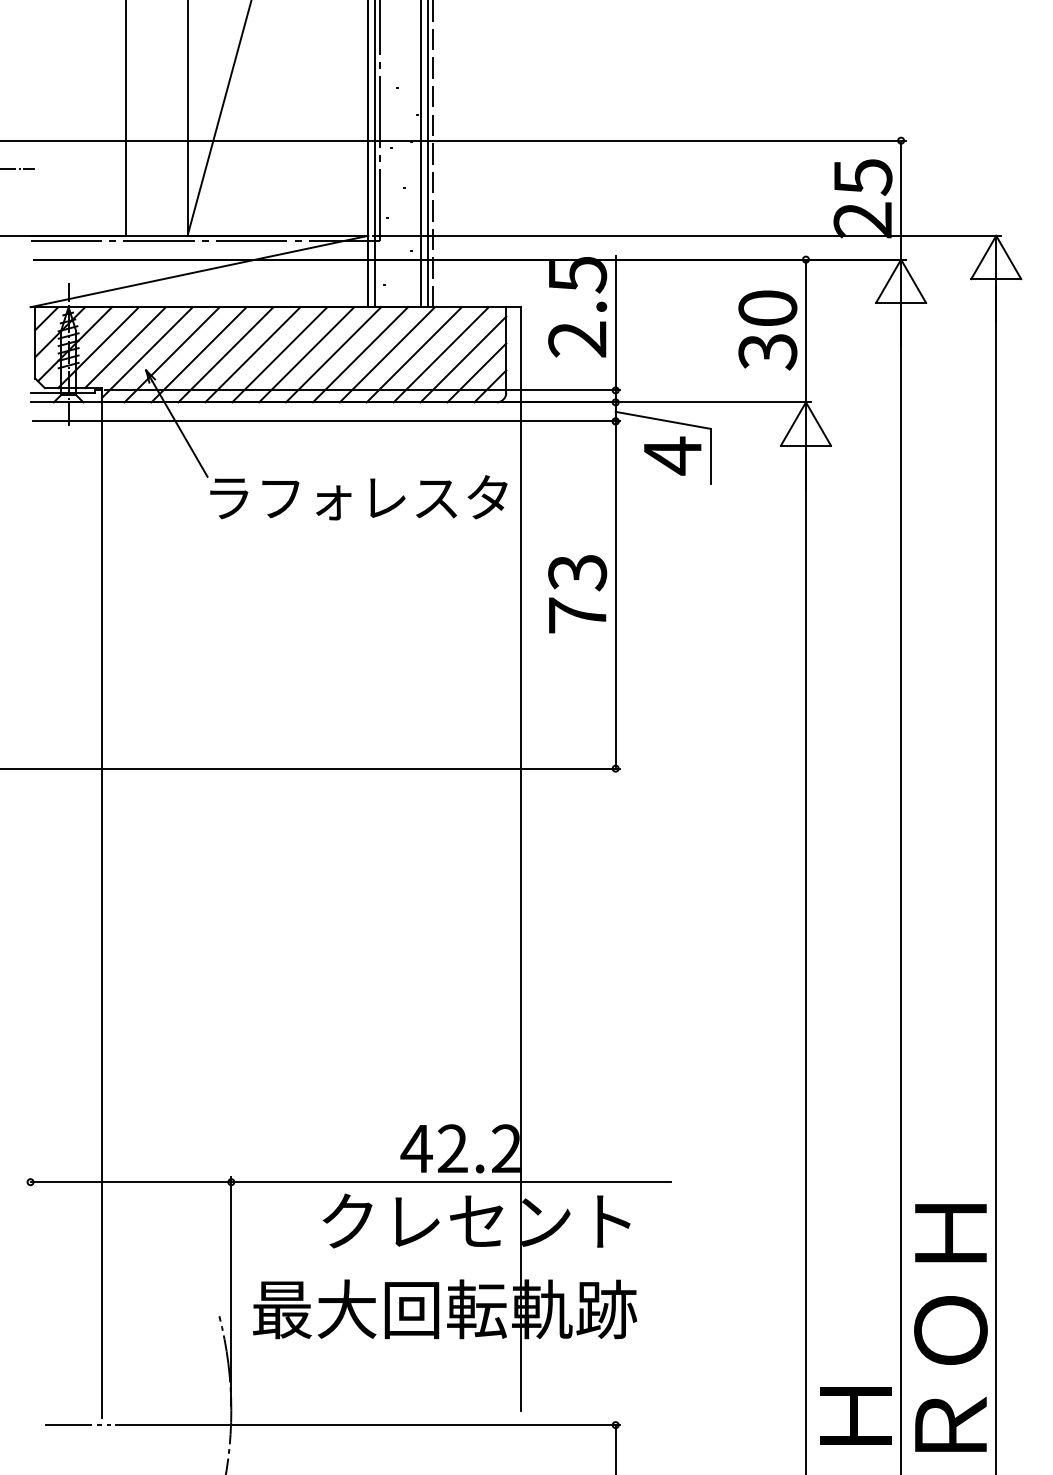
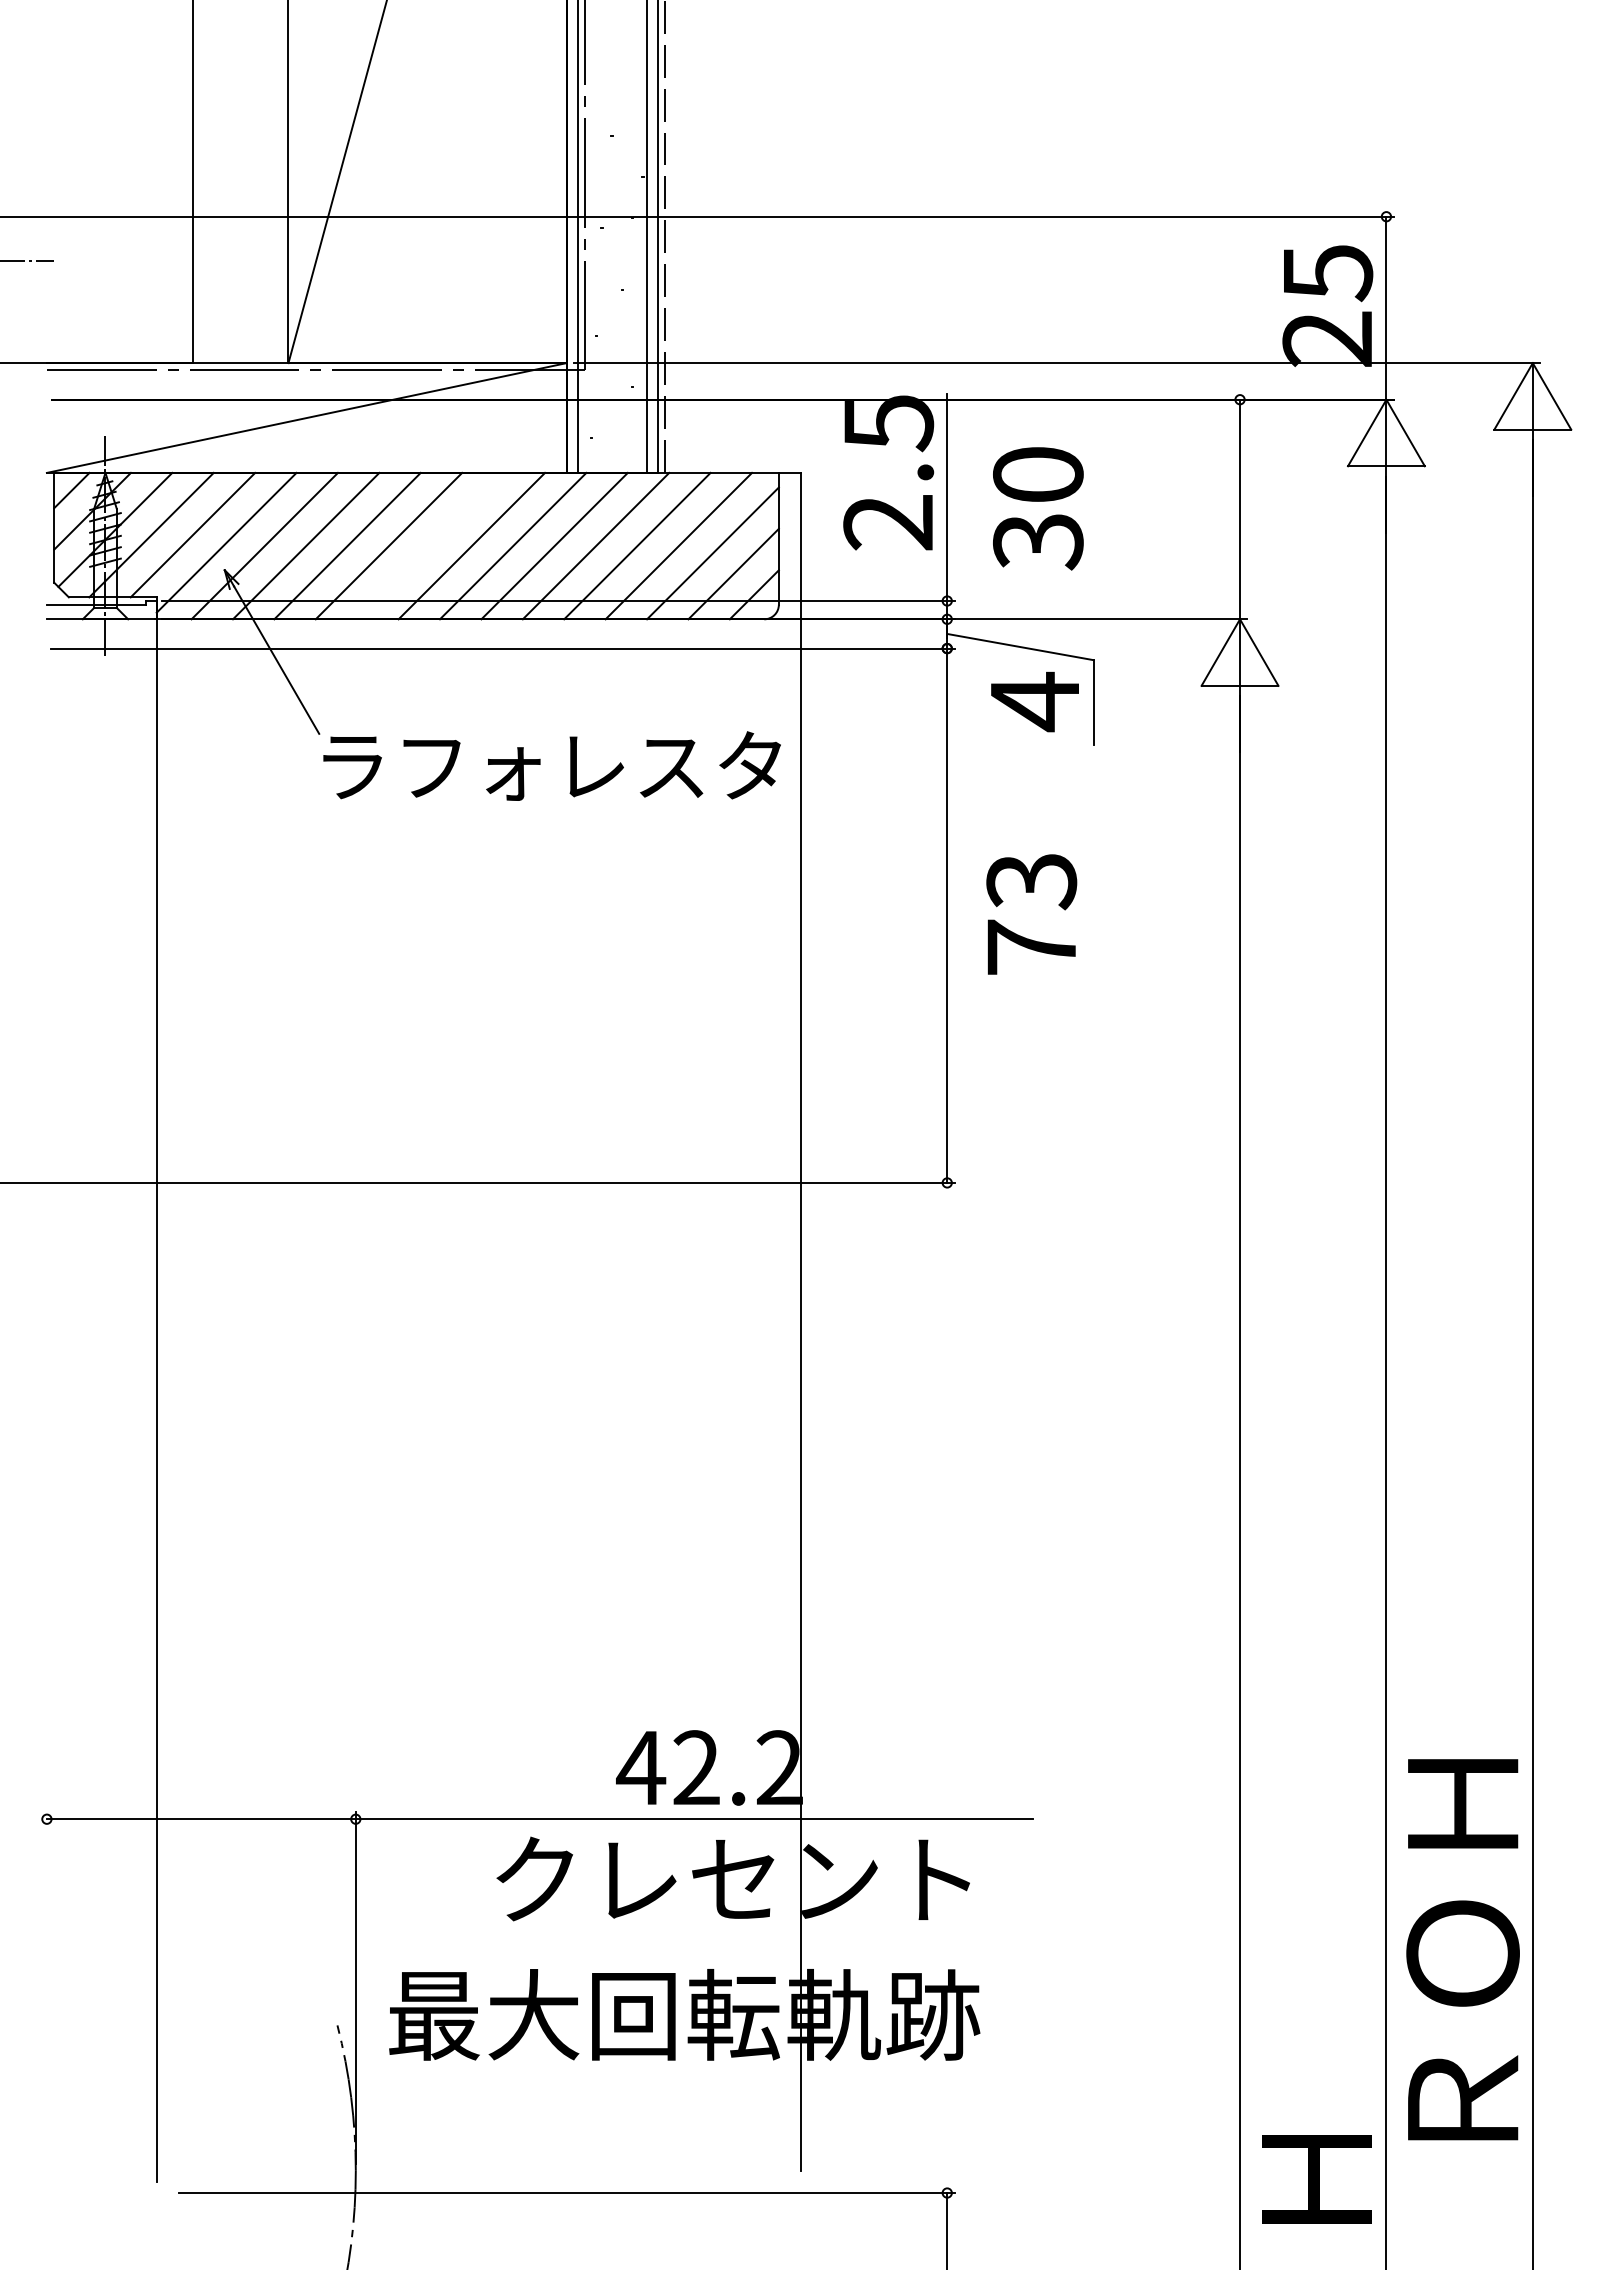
text: (767, 330) -> (1037, 508), moved
line: (279, 354) -> (429, 545), removed
text: (577, 594) -> (1031, 914), moved
text: (950, 1327) -> (1462, 1948), moved
line: (77, 1425) -> (119, 2193), removed

